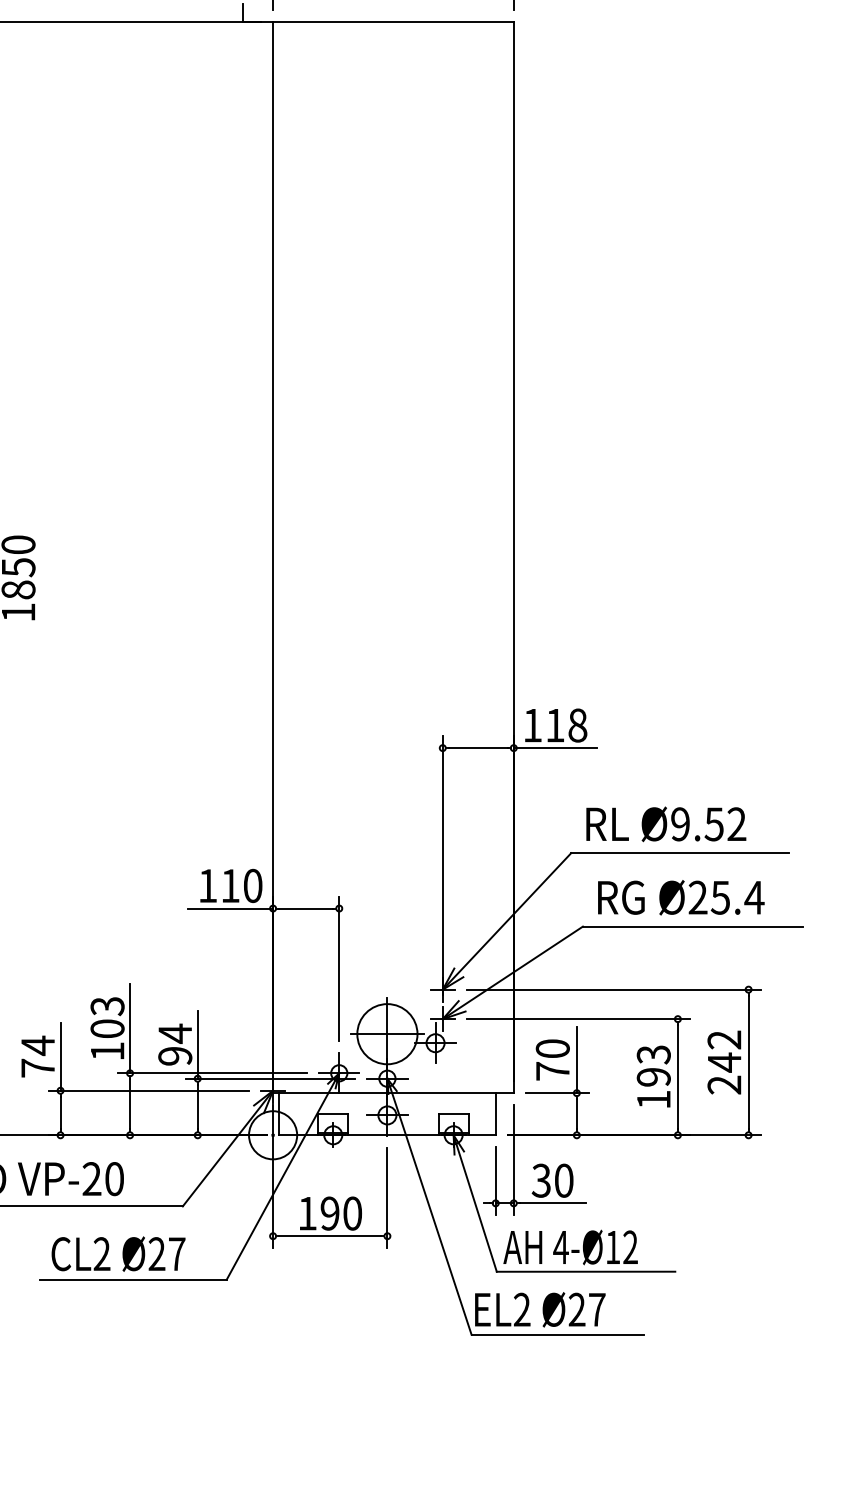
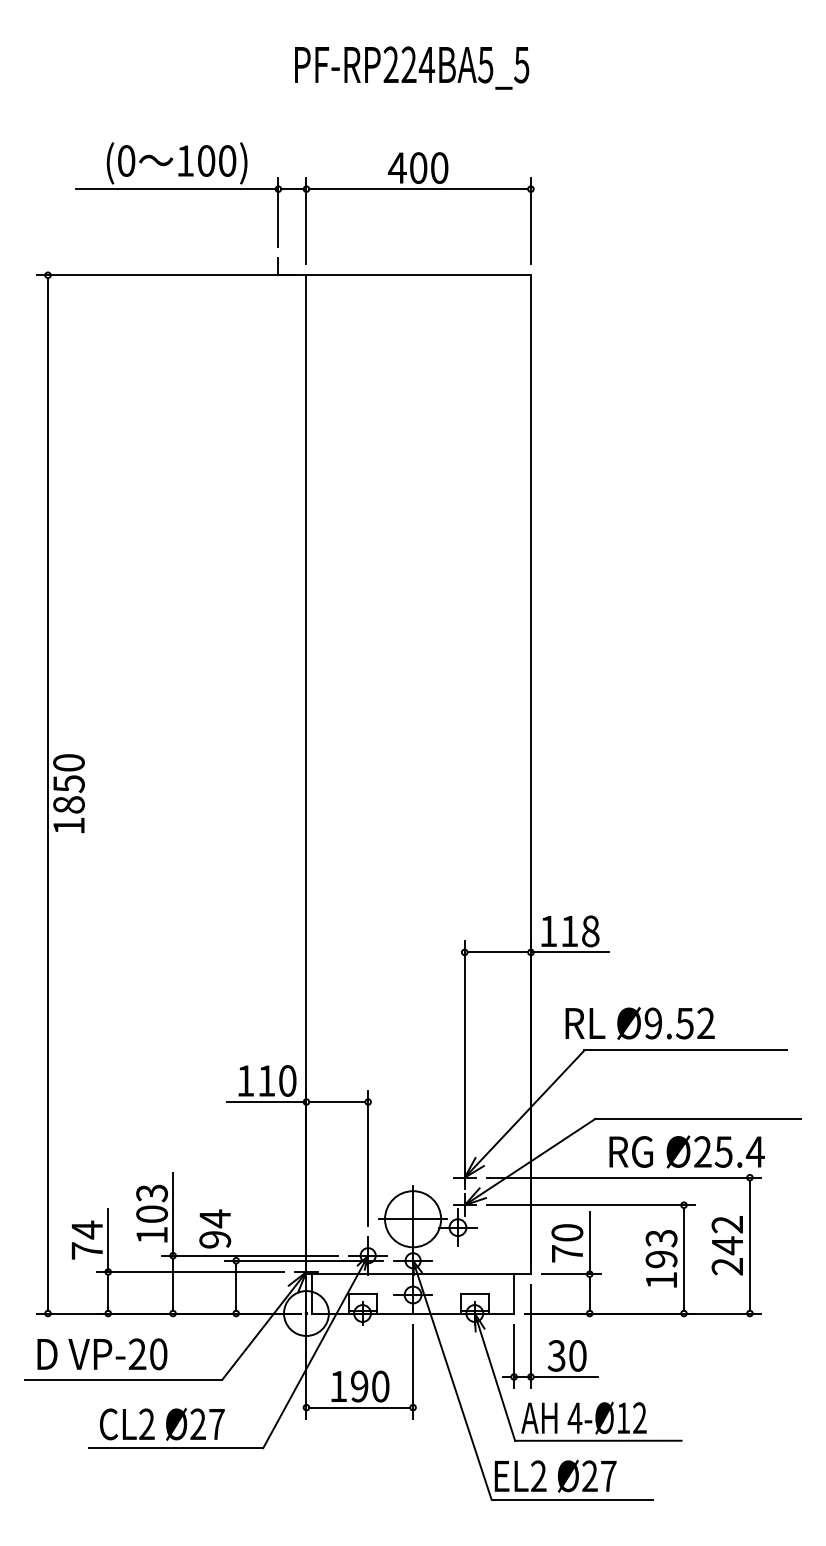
text: (665, 824) -> (639, 1023), moved
text: (680, 897) -> (686, 1151), moved
line: (198, 1044) -> (236, 1228), removed

